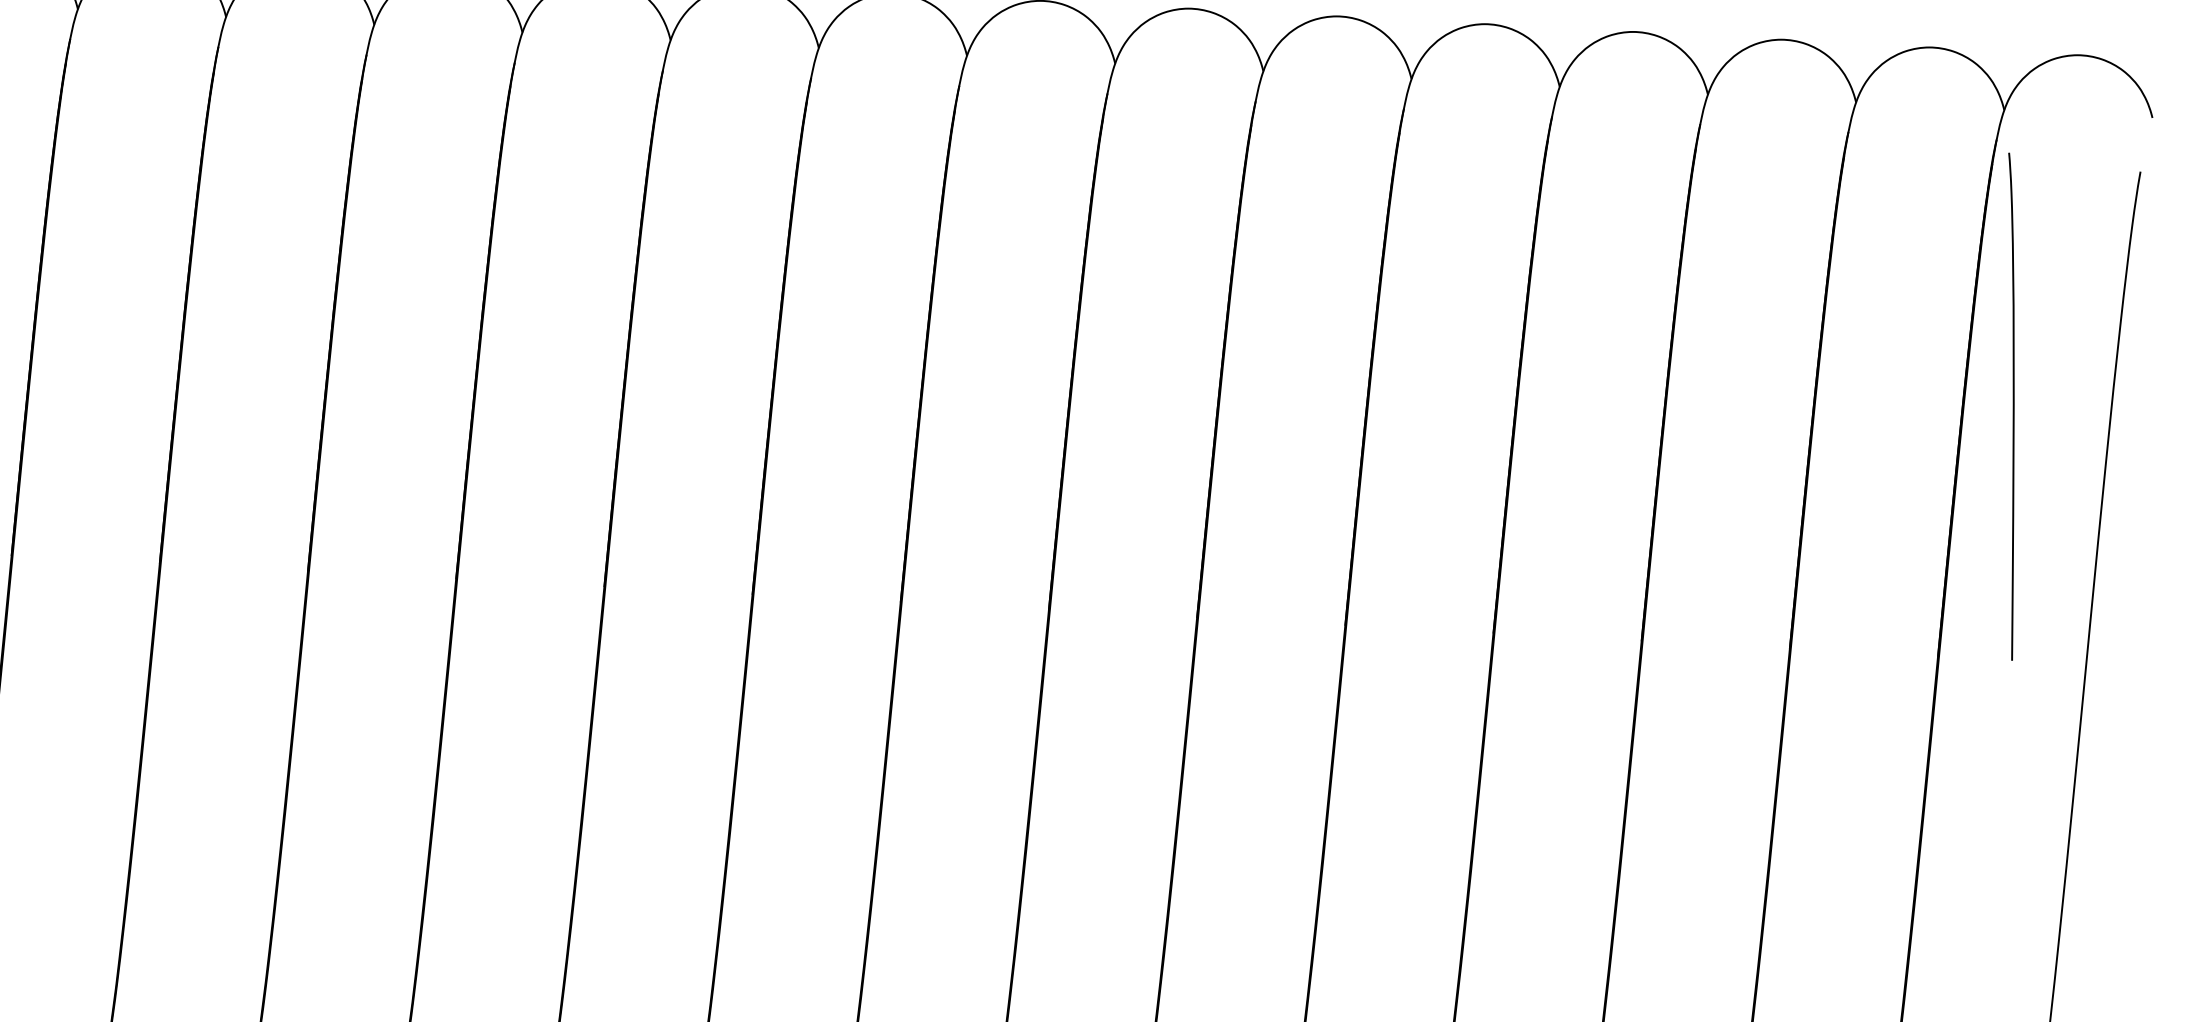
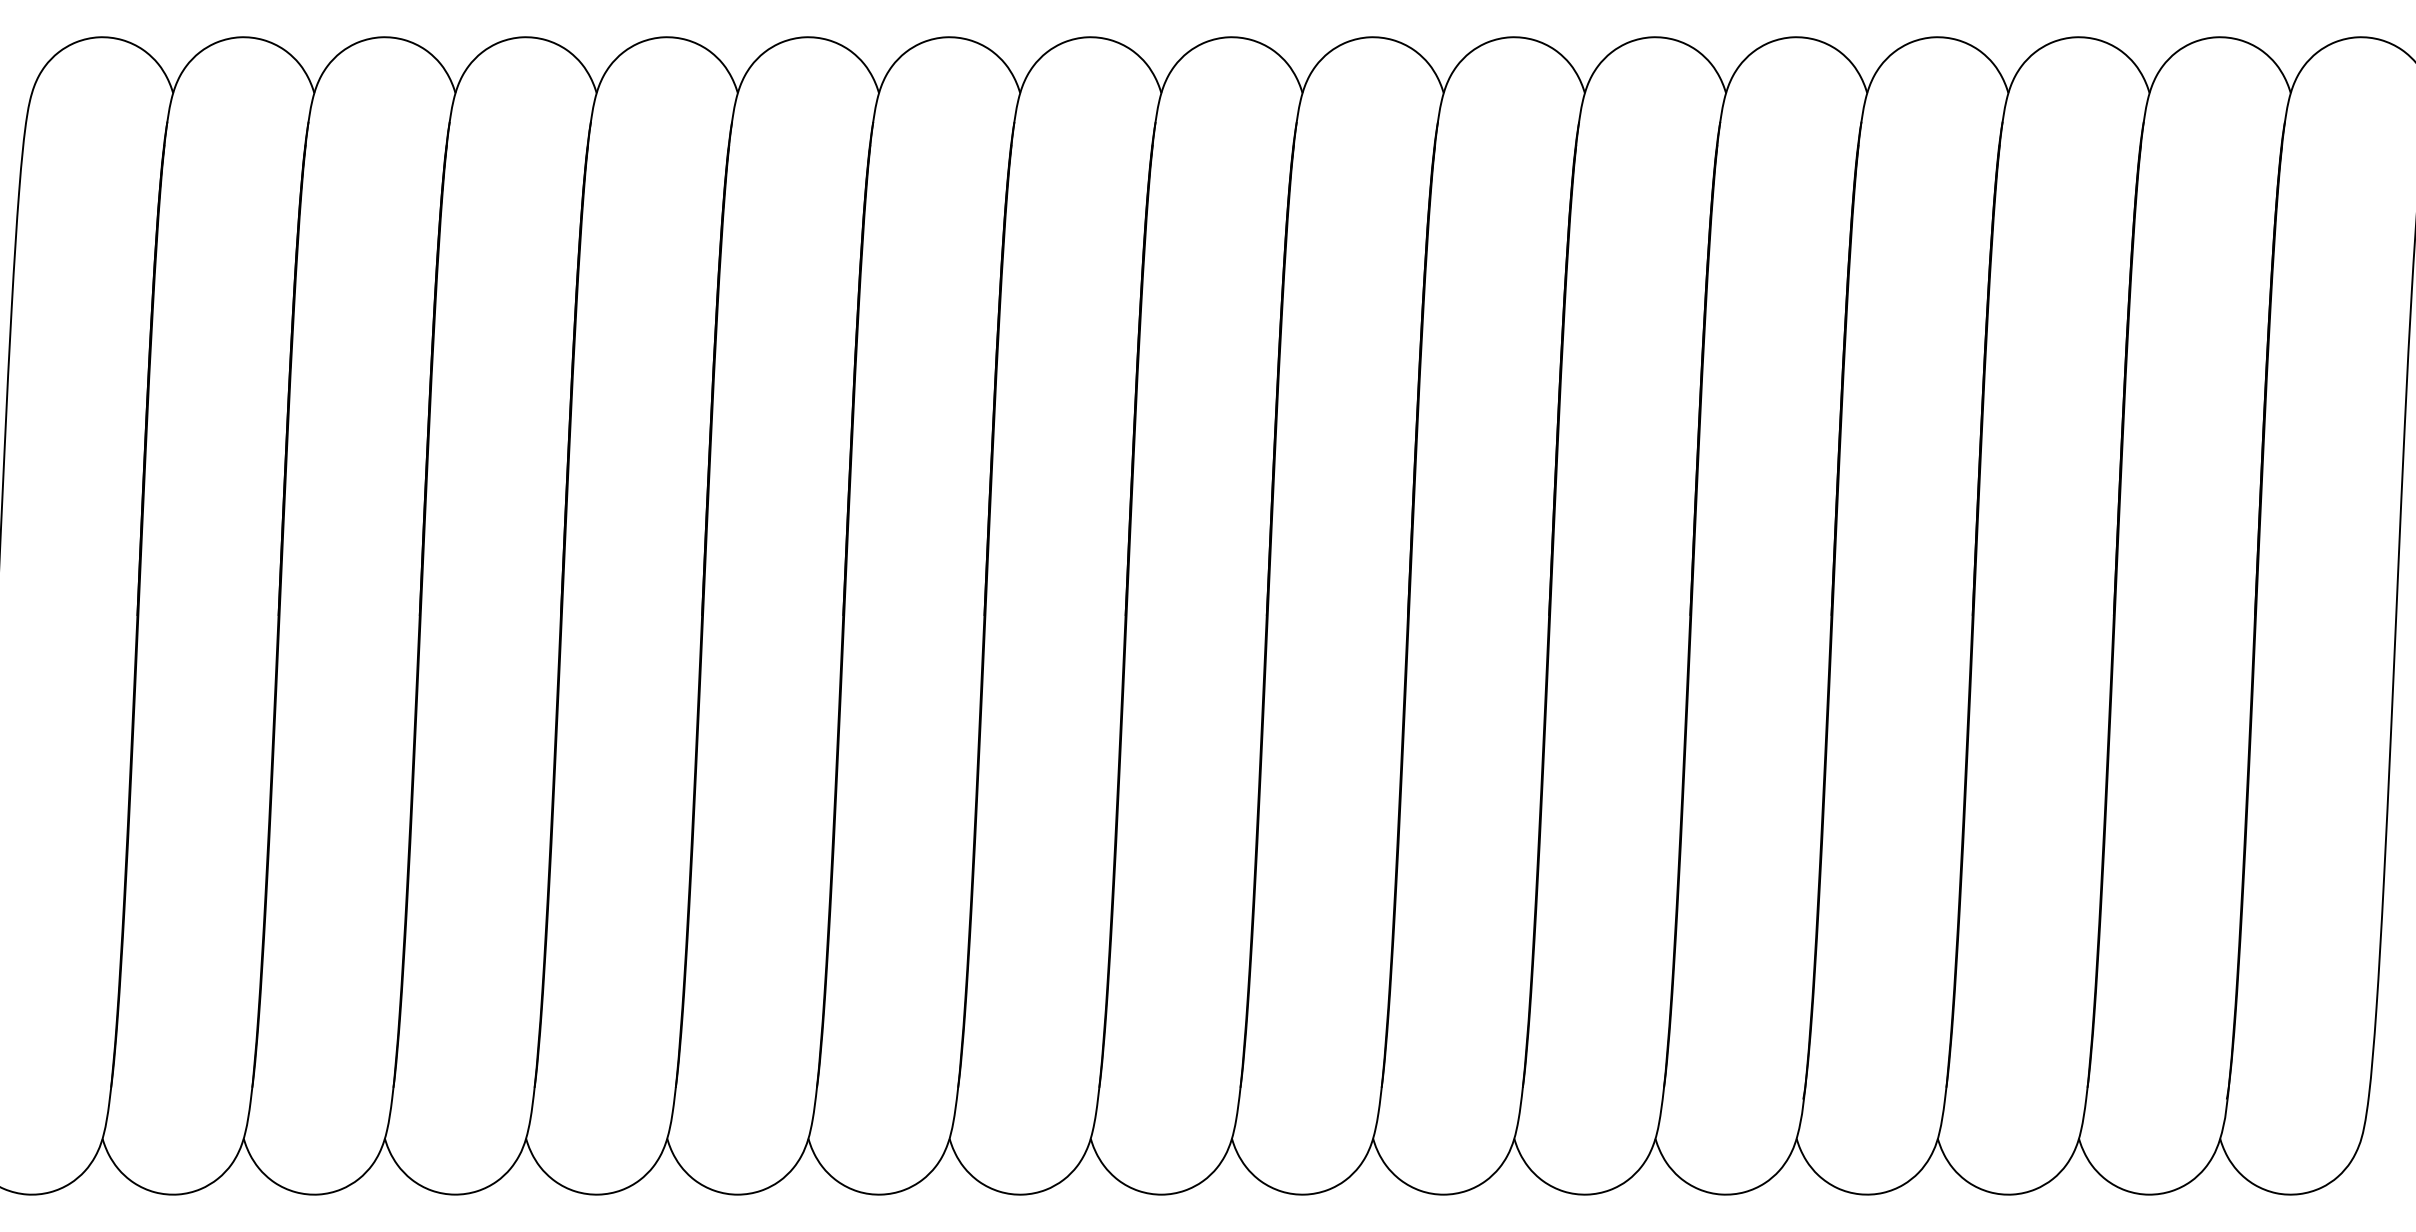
curve: (2012, 406) -> (2313, 374), removed

